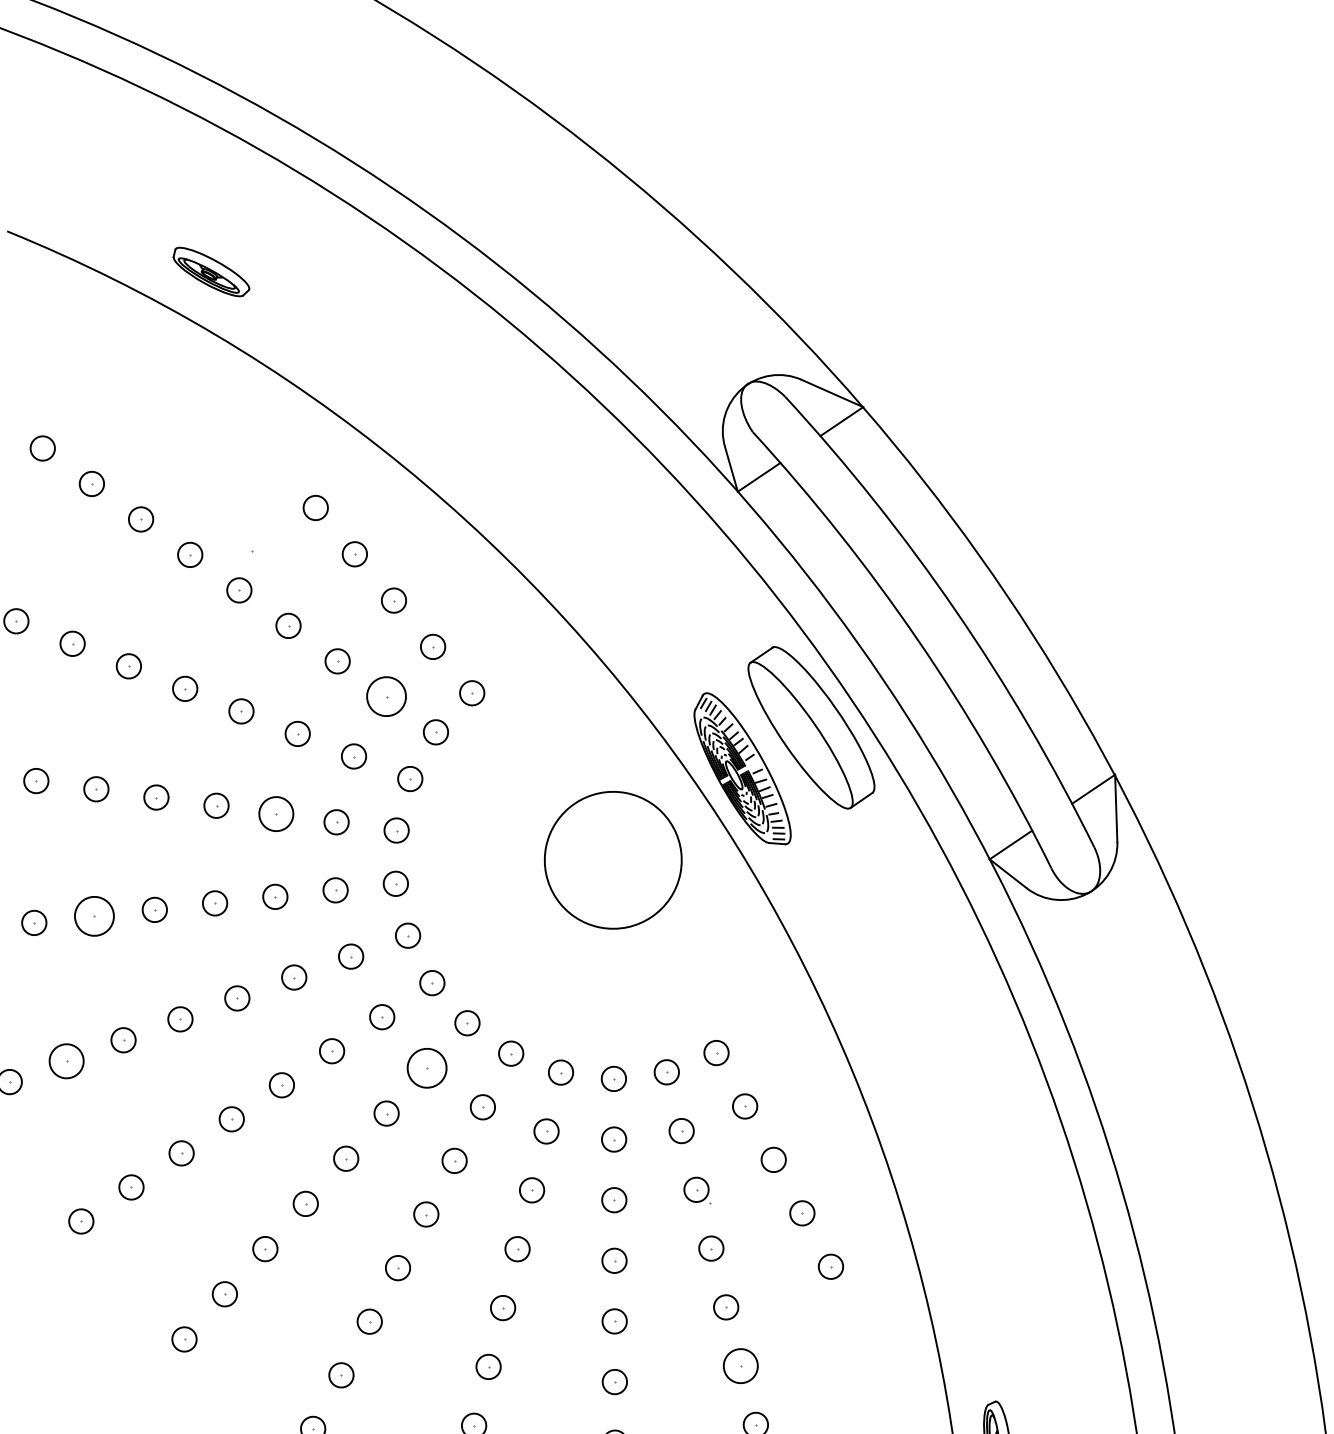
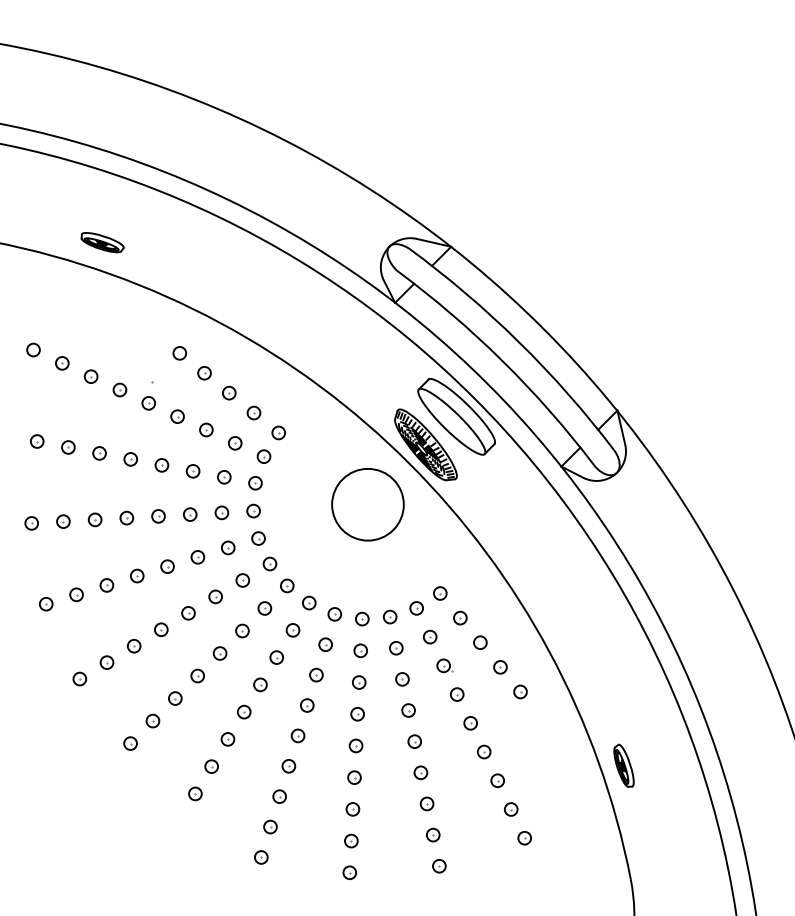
part: (387, 697) -> (235, 443), size x0.62
part: (277, 813) -> (190, 514), size x0.71
part: (93, 916) -> (106, 585), size x0.62
part: (65, 1060) -> (106, 662), size x0.71
part: (426, 1068) -> (292, 630), size x0.62
part: (741, 1365) -> (484, 751), size x0.71

